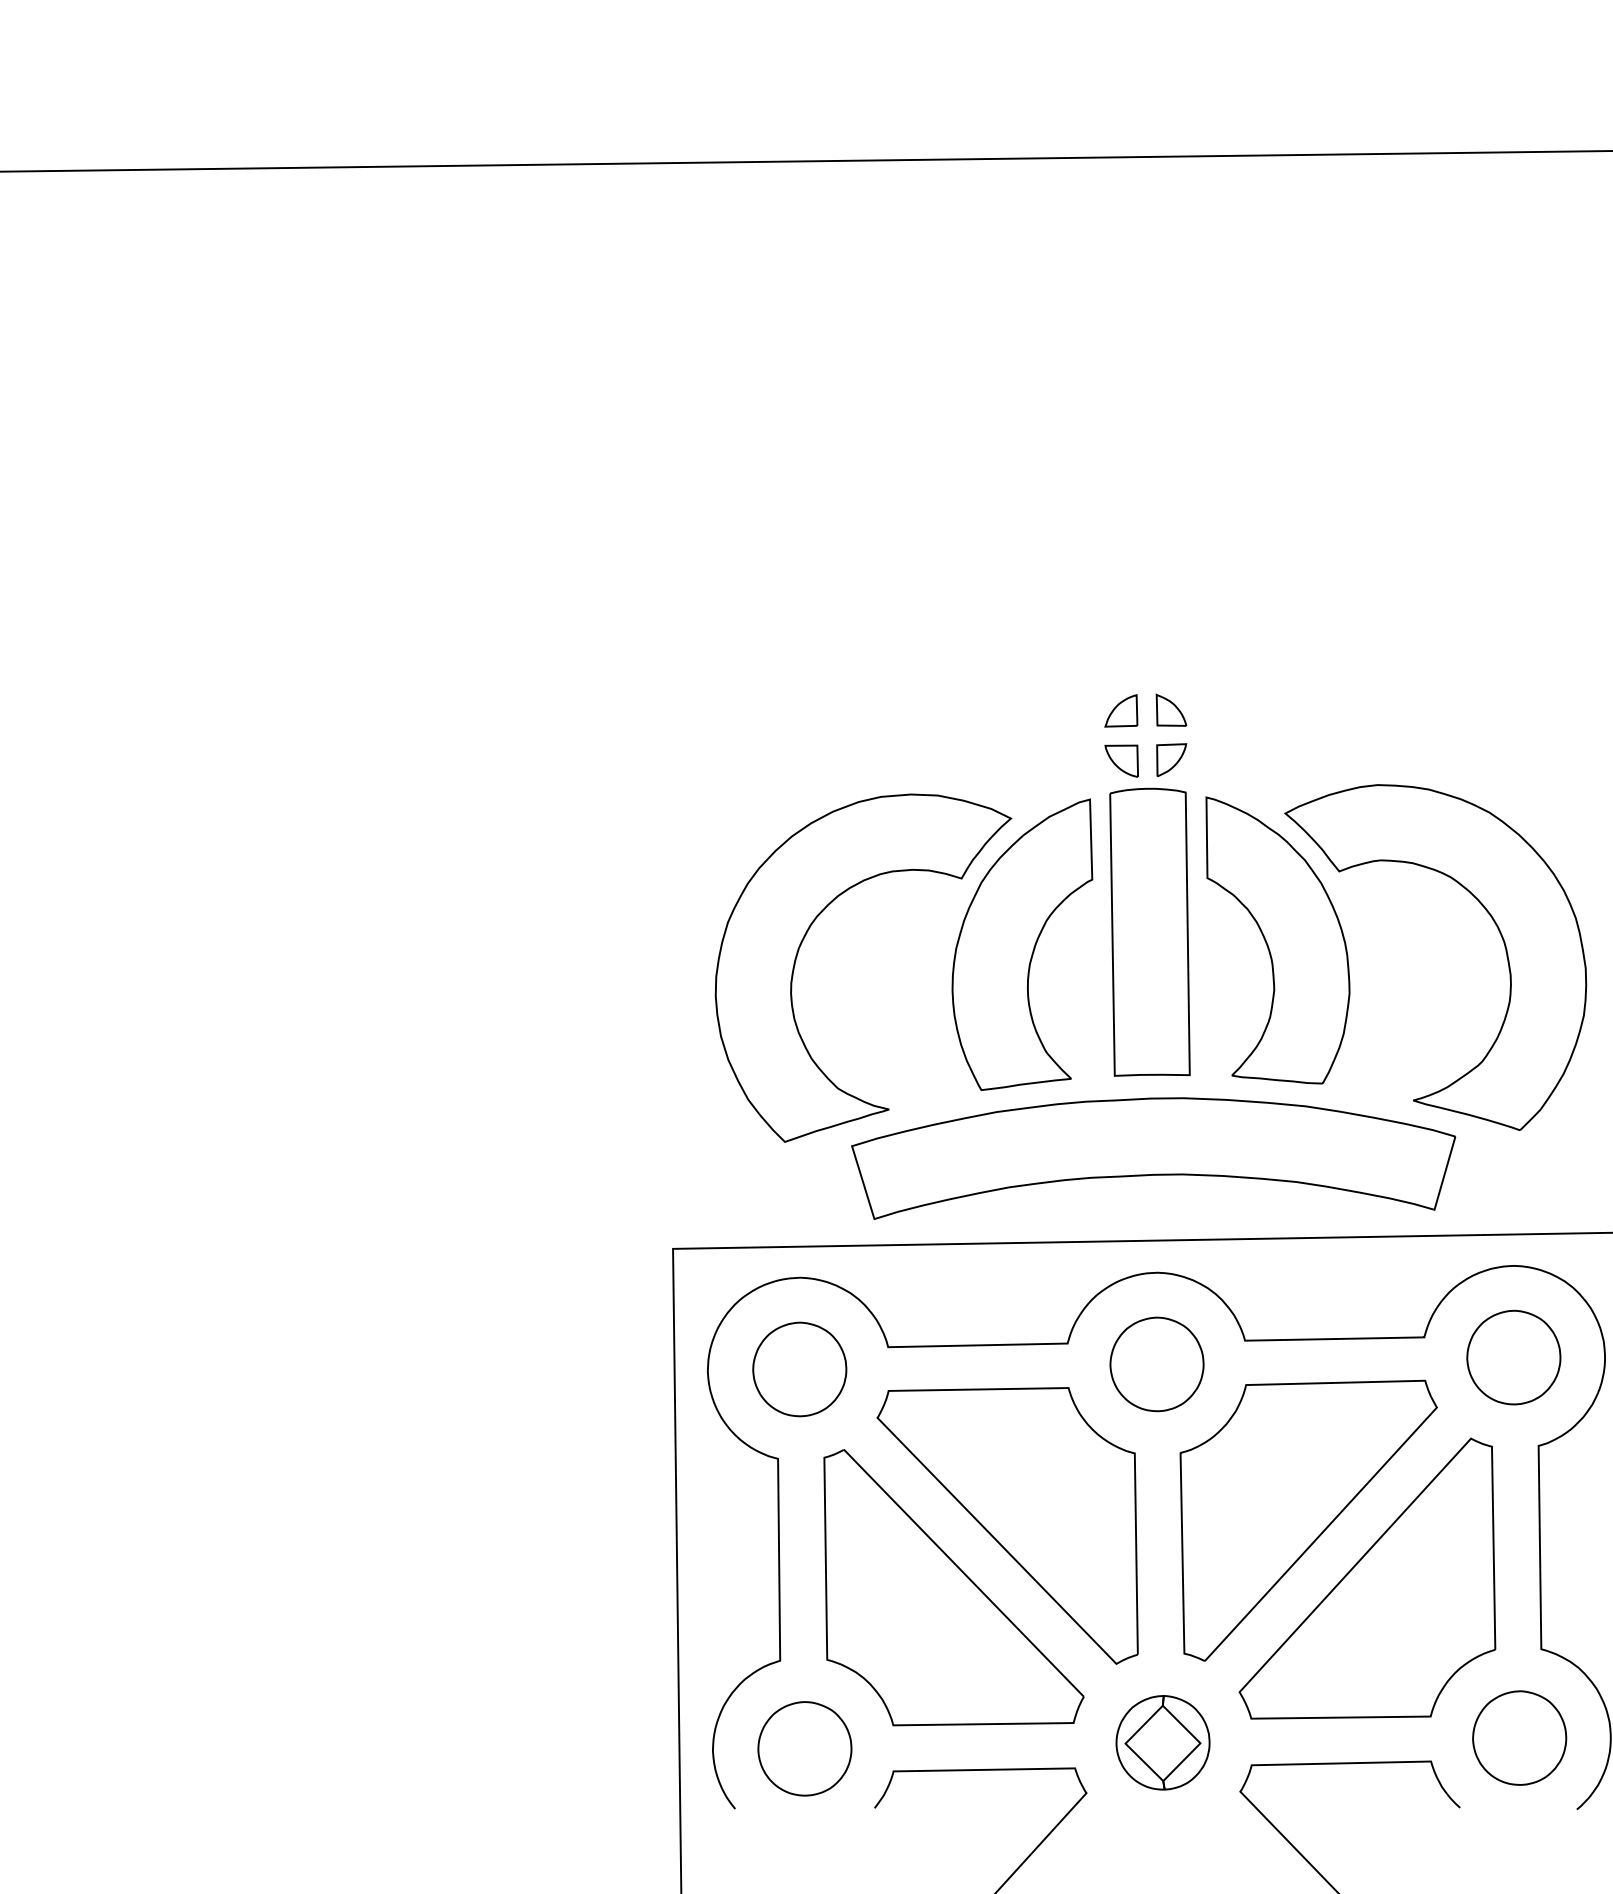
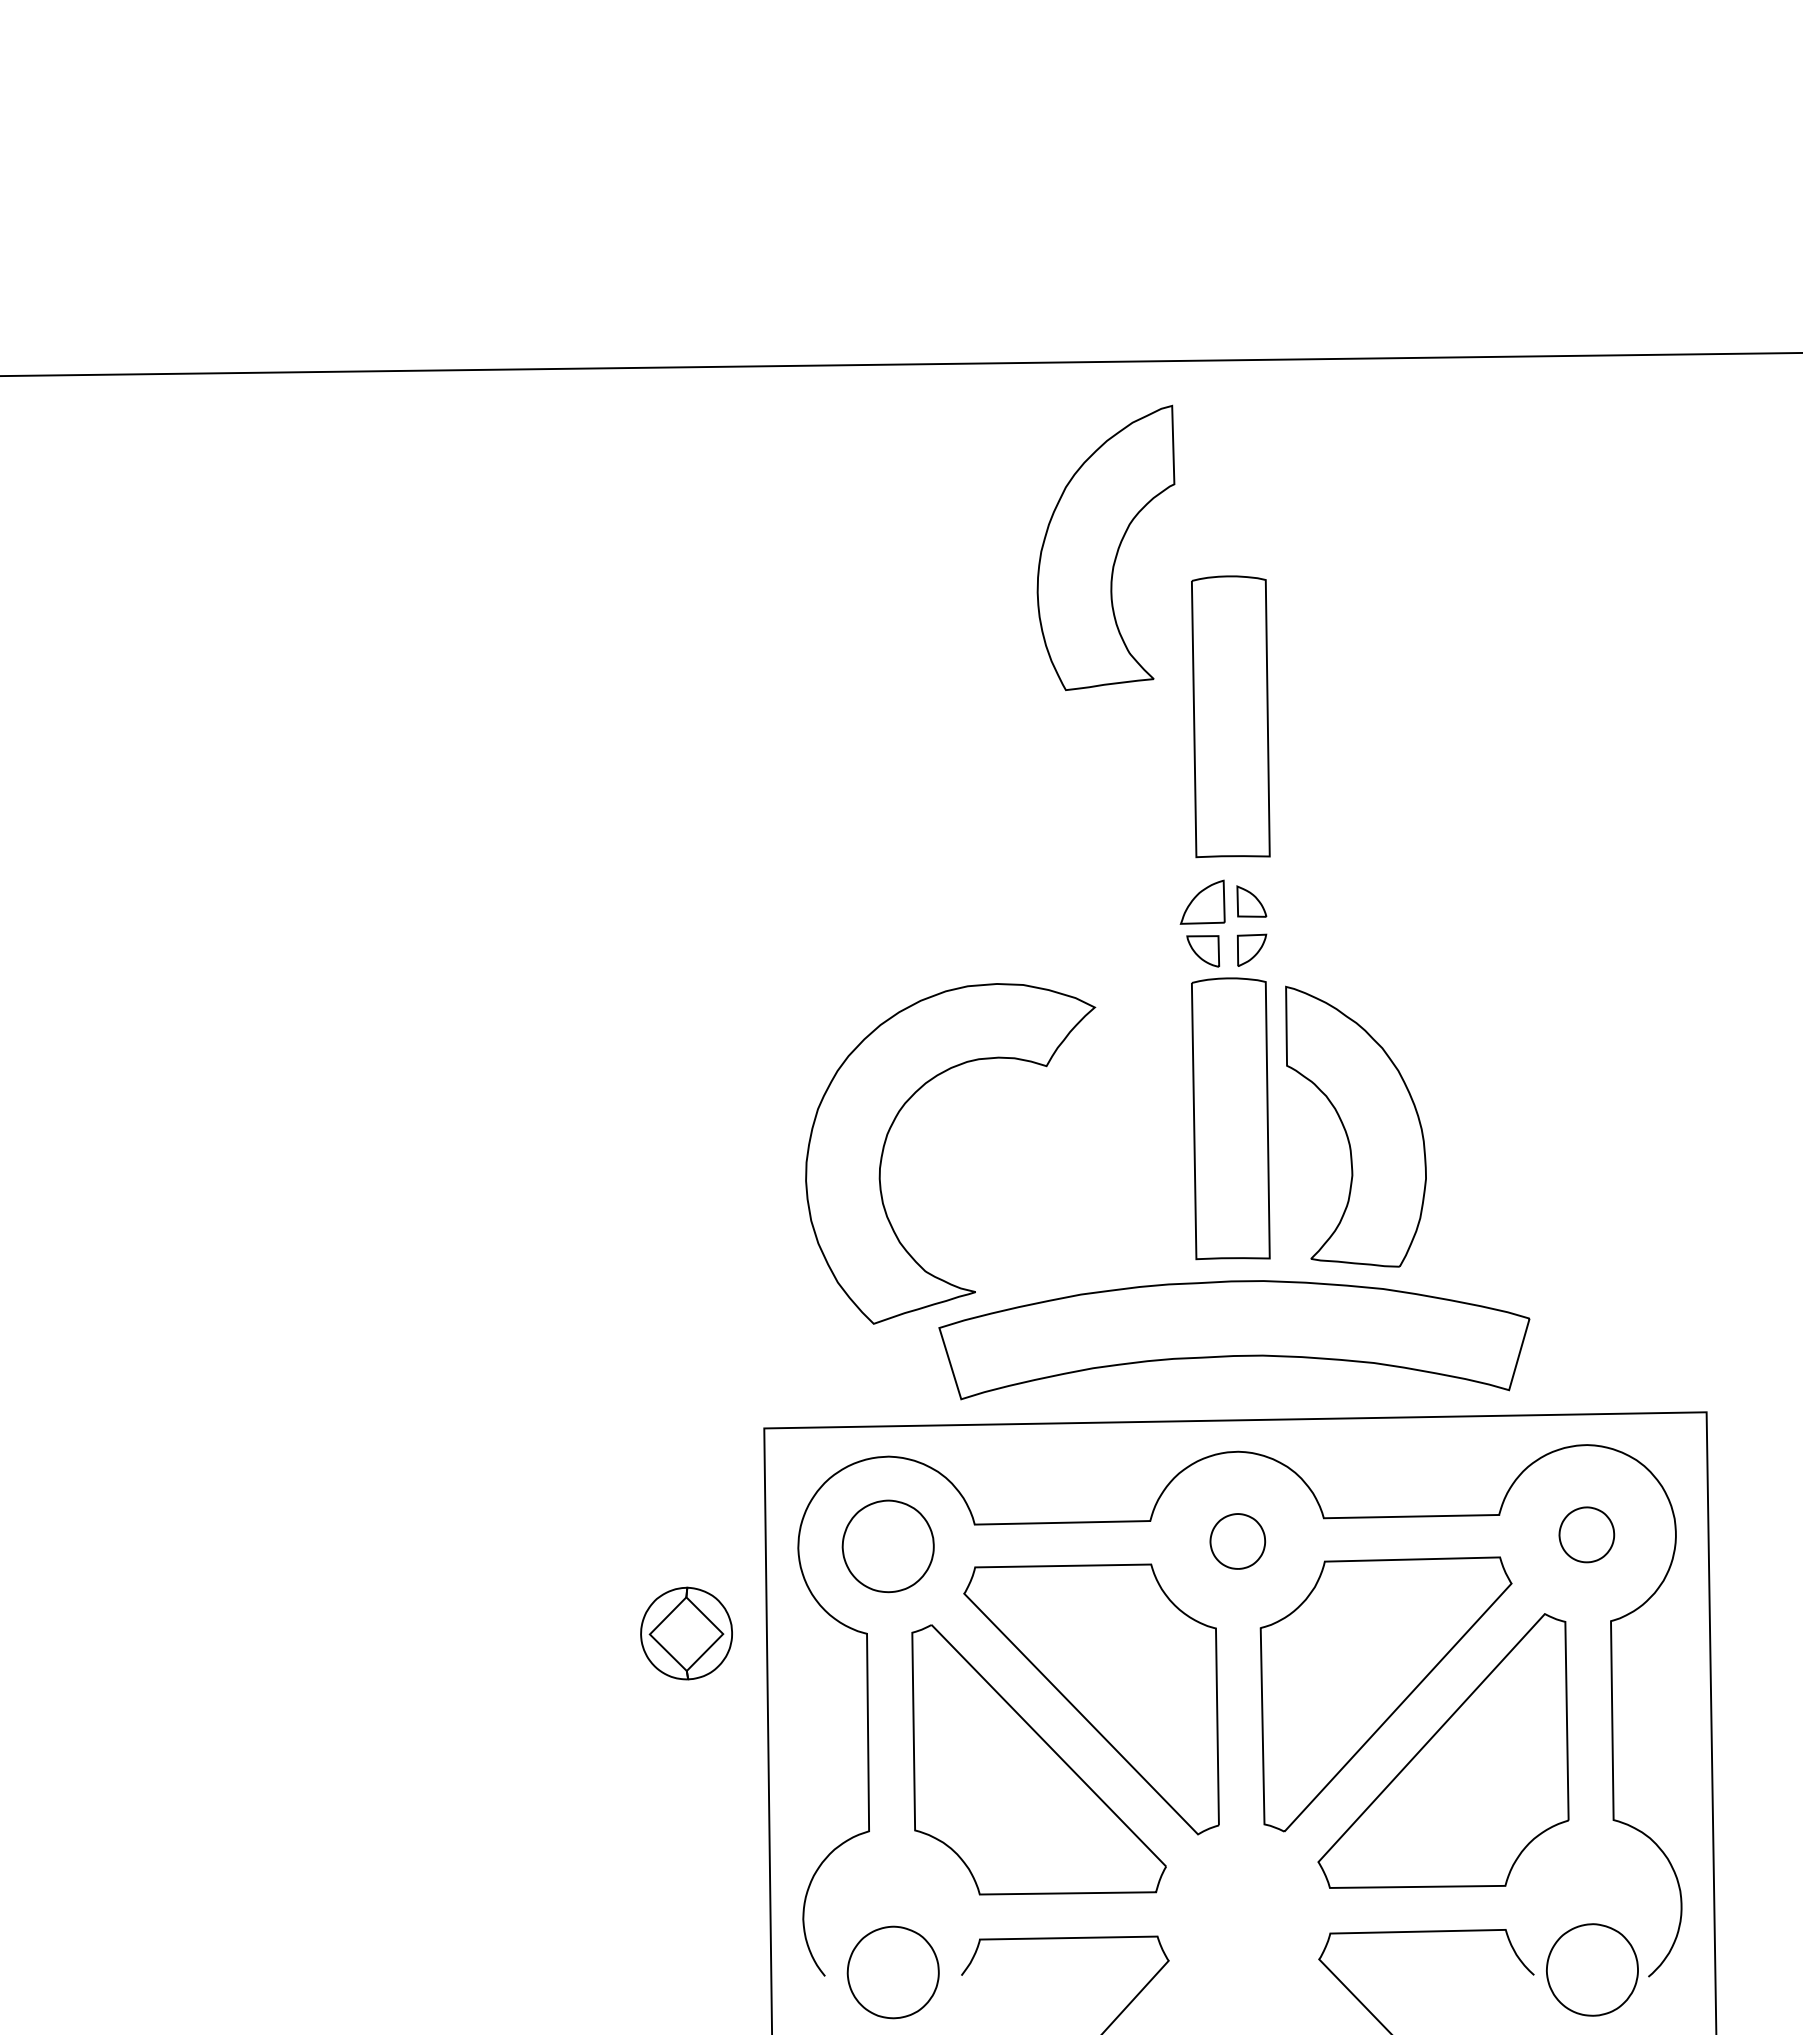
part: (1149, 521) -> (1230, 716), added
part: (1121, 710) -> (1202, 901), size x1.4
part: (1495, 924) -> (1568, 1111), removed
part: (1021, 944) -> (1105, 547), moved
part: (1513, 1357) -> (1586, 1534), size x0.6
part: (1156, 1364) -> (1237, 1541), size x0.6
part: (1519, 1737) -> (1592, 1969), moved
part: (1162, 1742) -> (686, 1633), moved
part: (804, 1748) -> (892, 1972), moved

